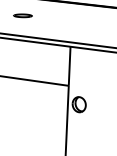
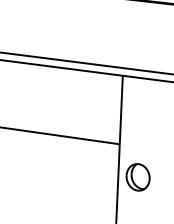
part: (22, 15) -> (38, 20), removed

